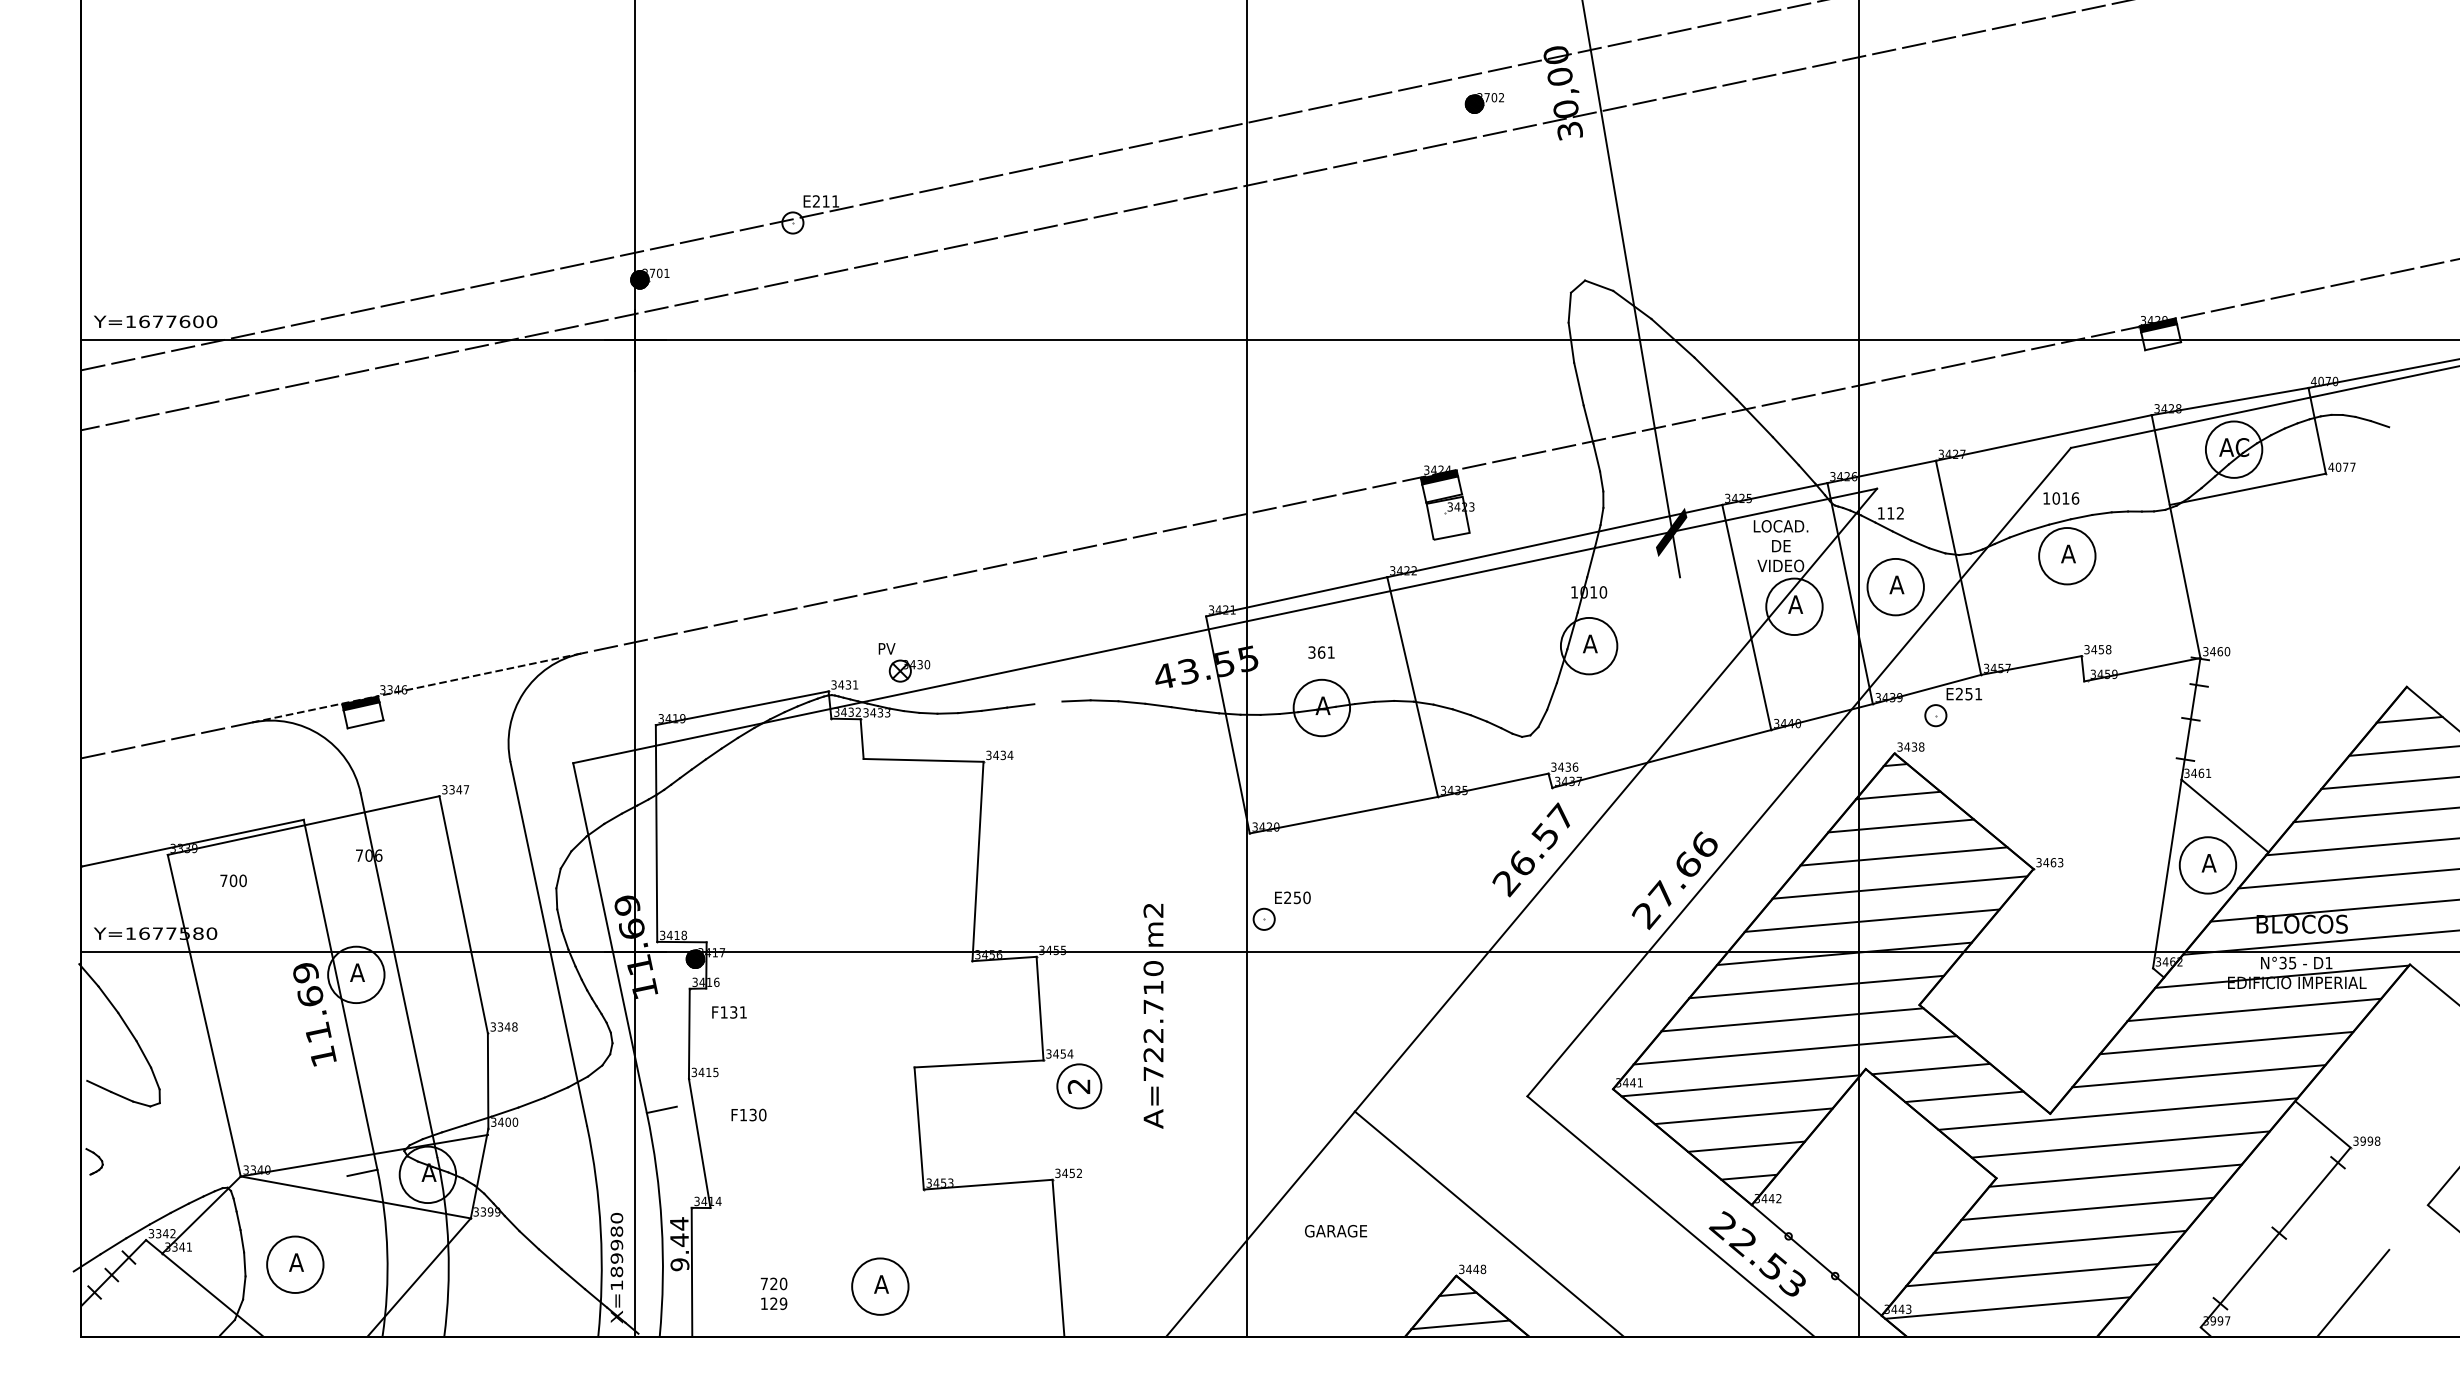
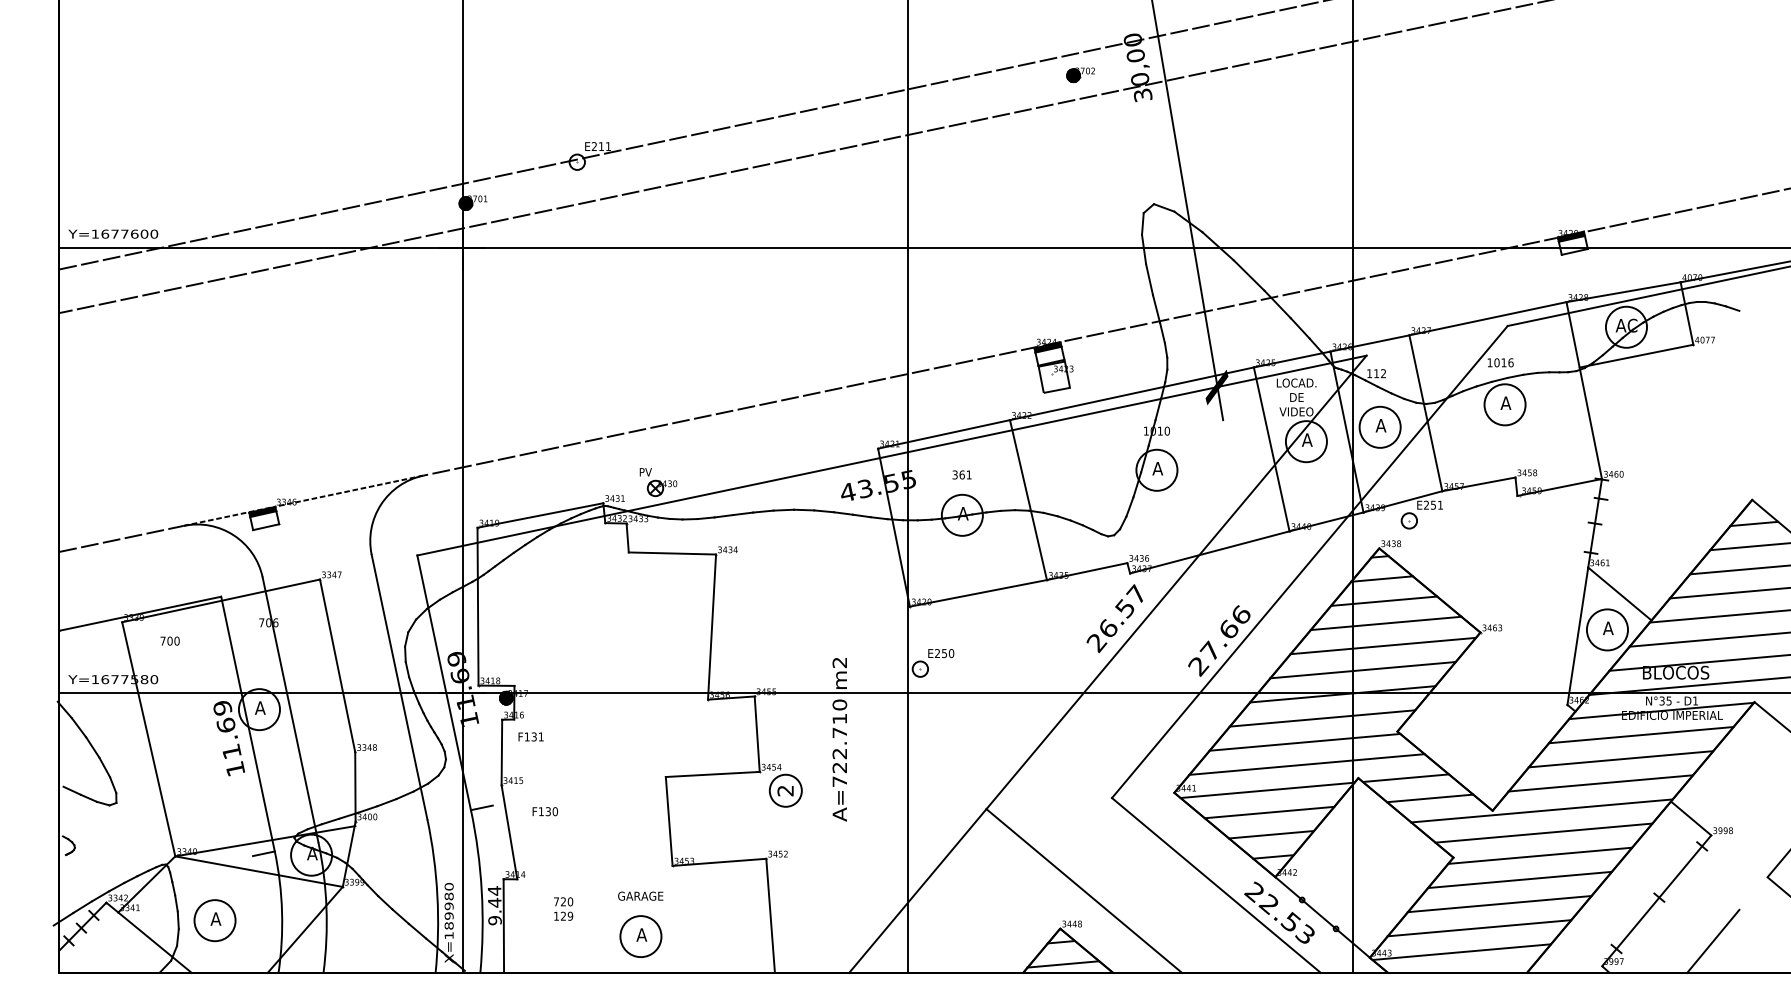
line: (1048, 702) -> (763, 511), added
text: (1336, 1231) -> (641, 896), moved
text: (773, 1293) -> (563, 908), moved

